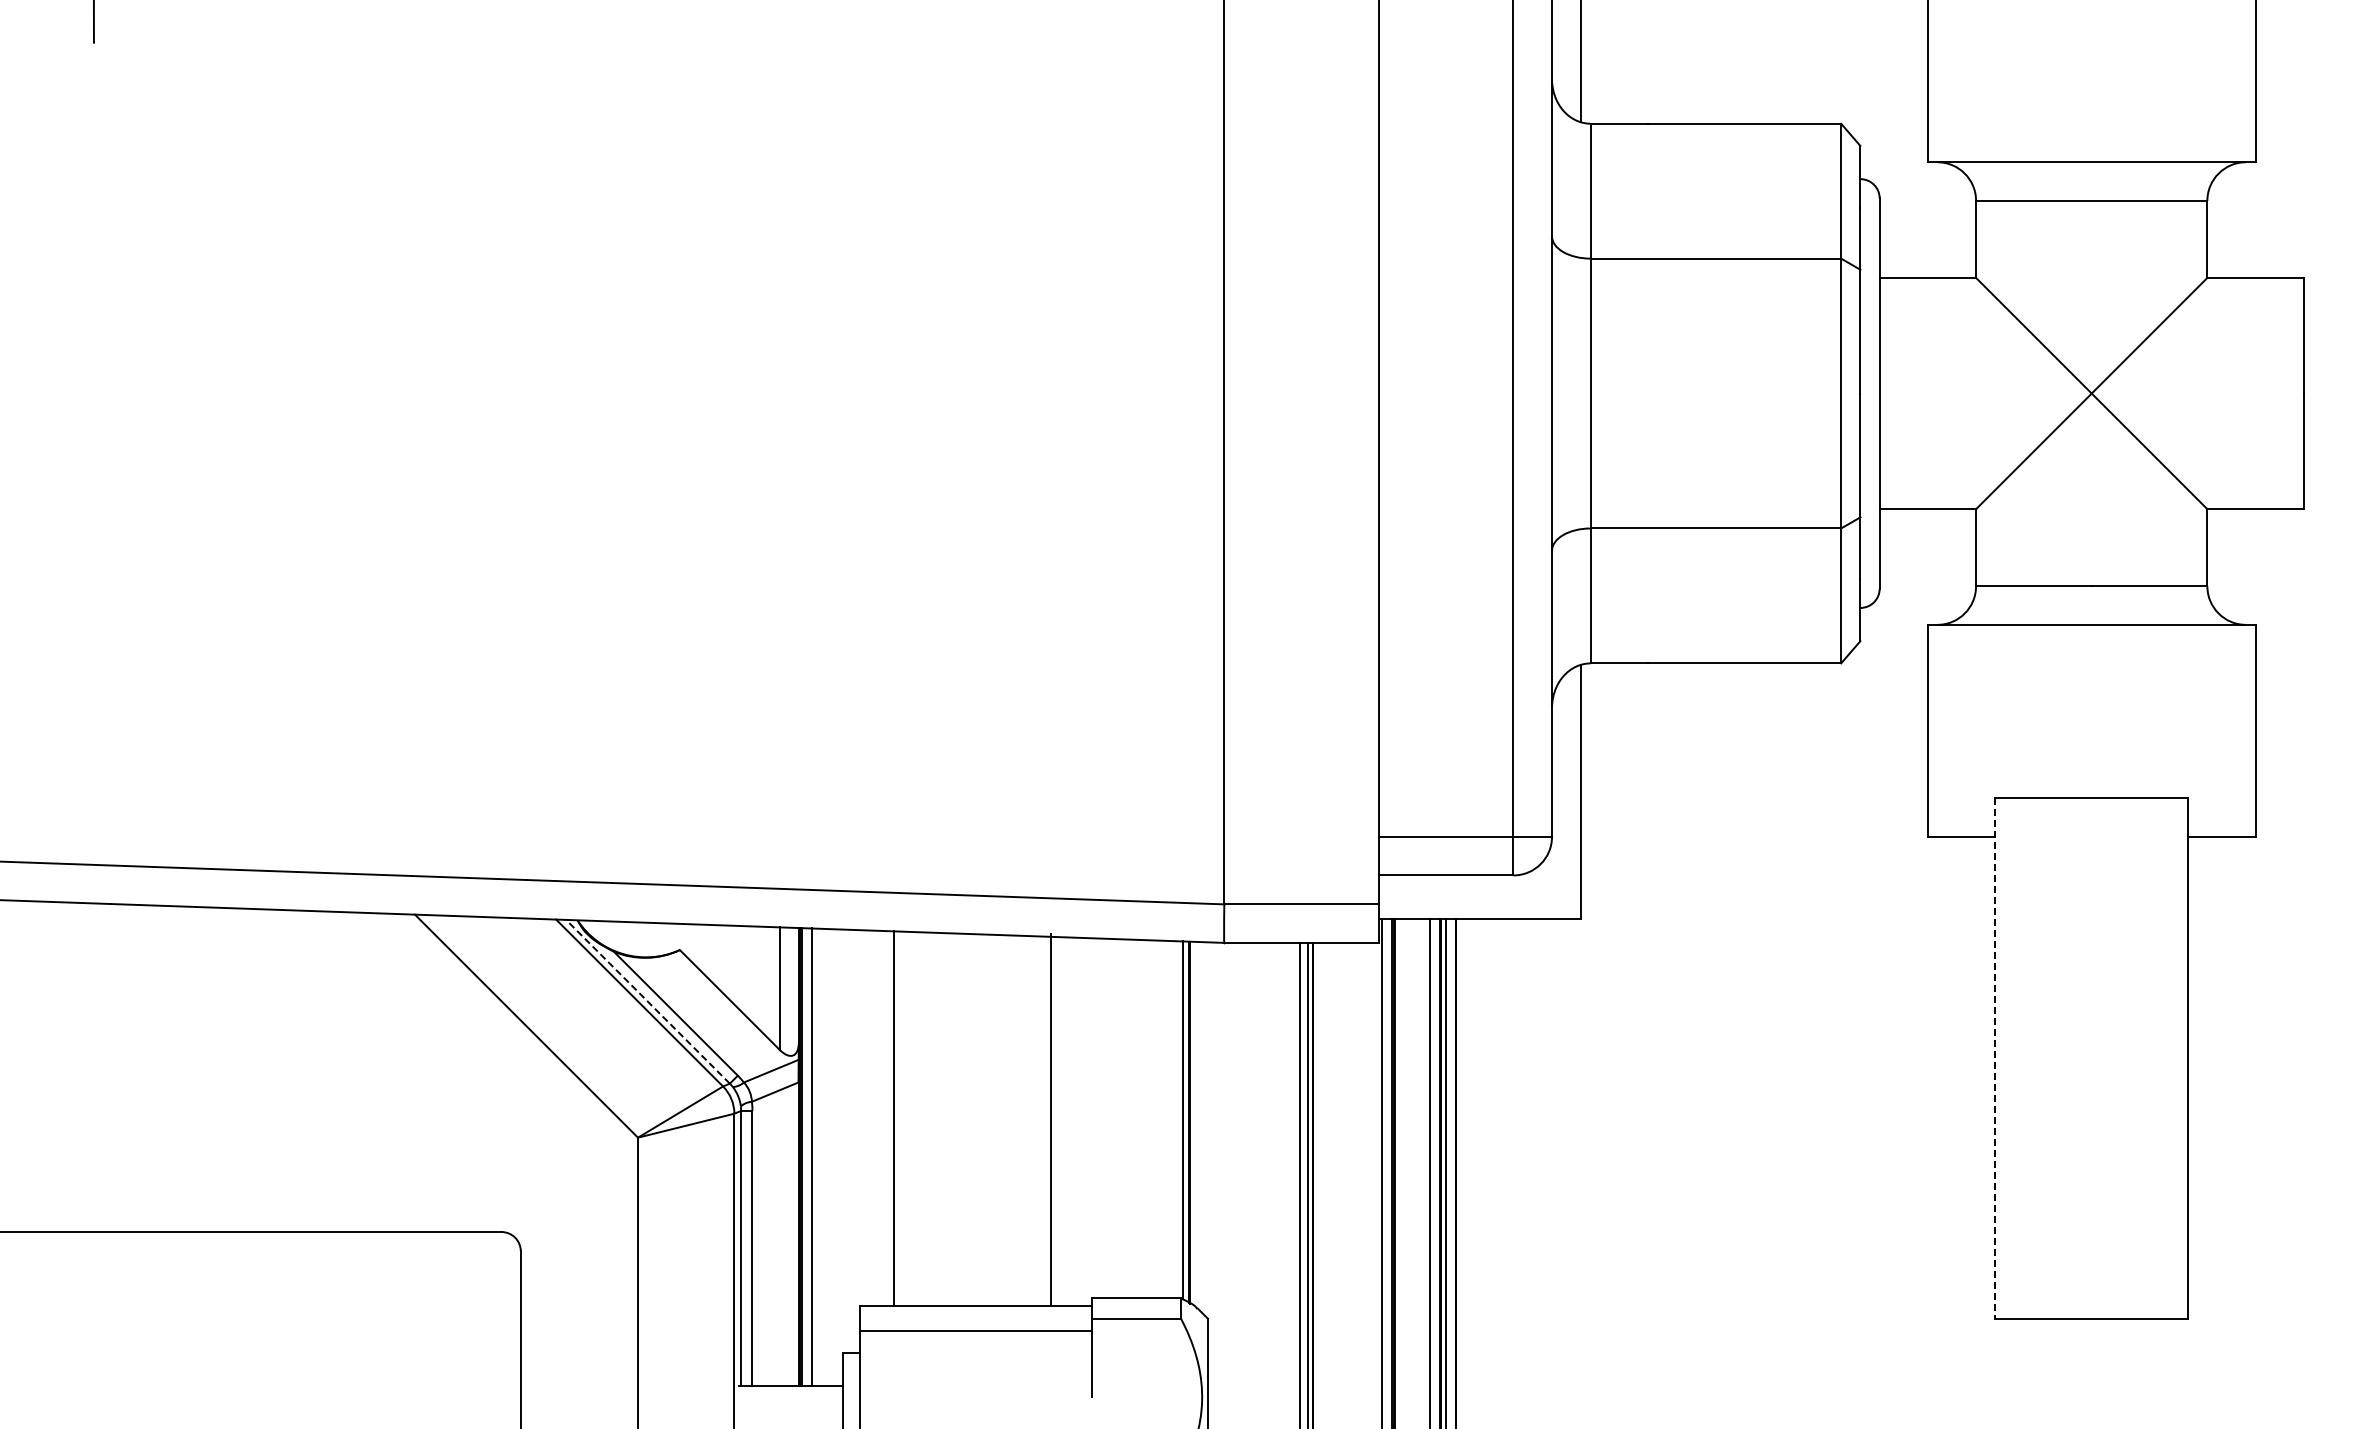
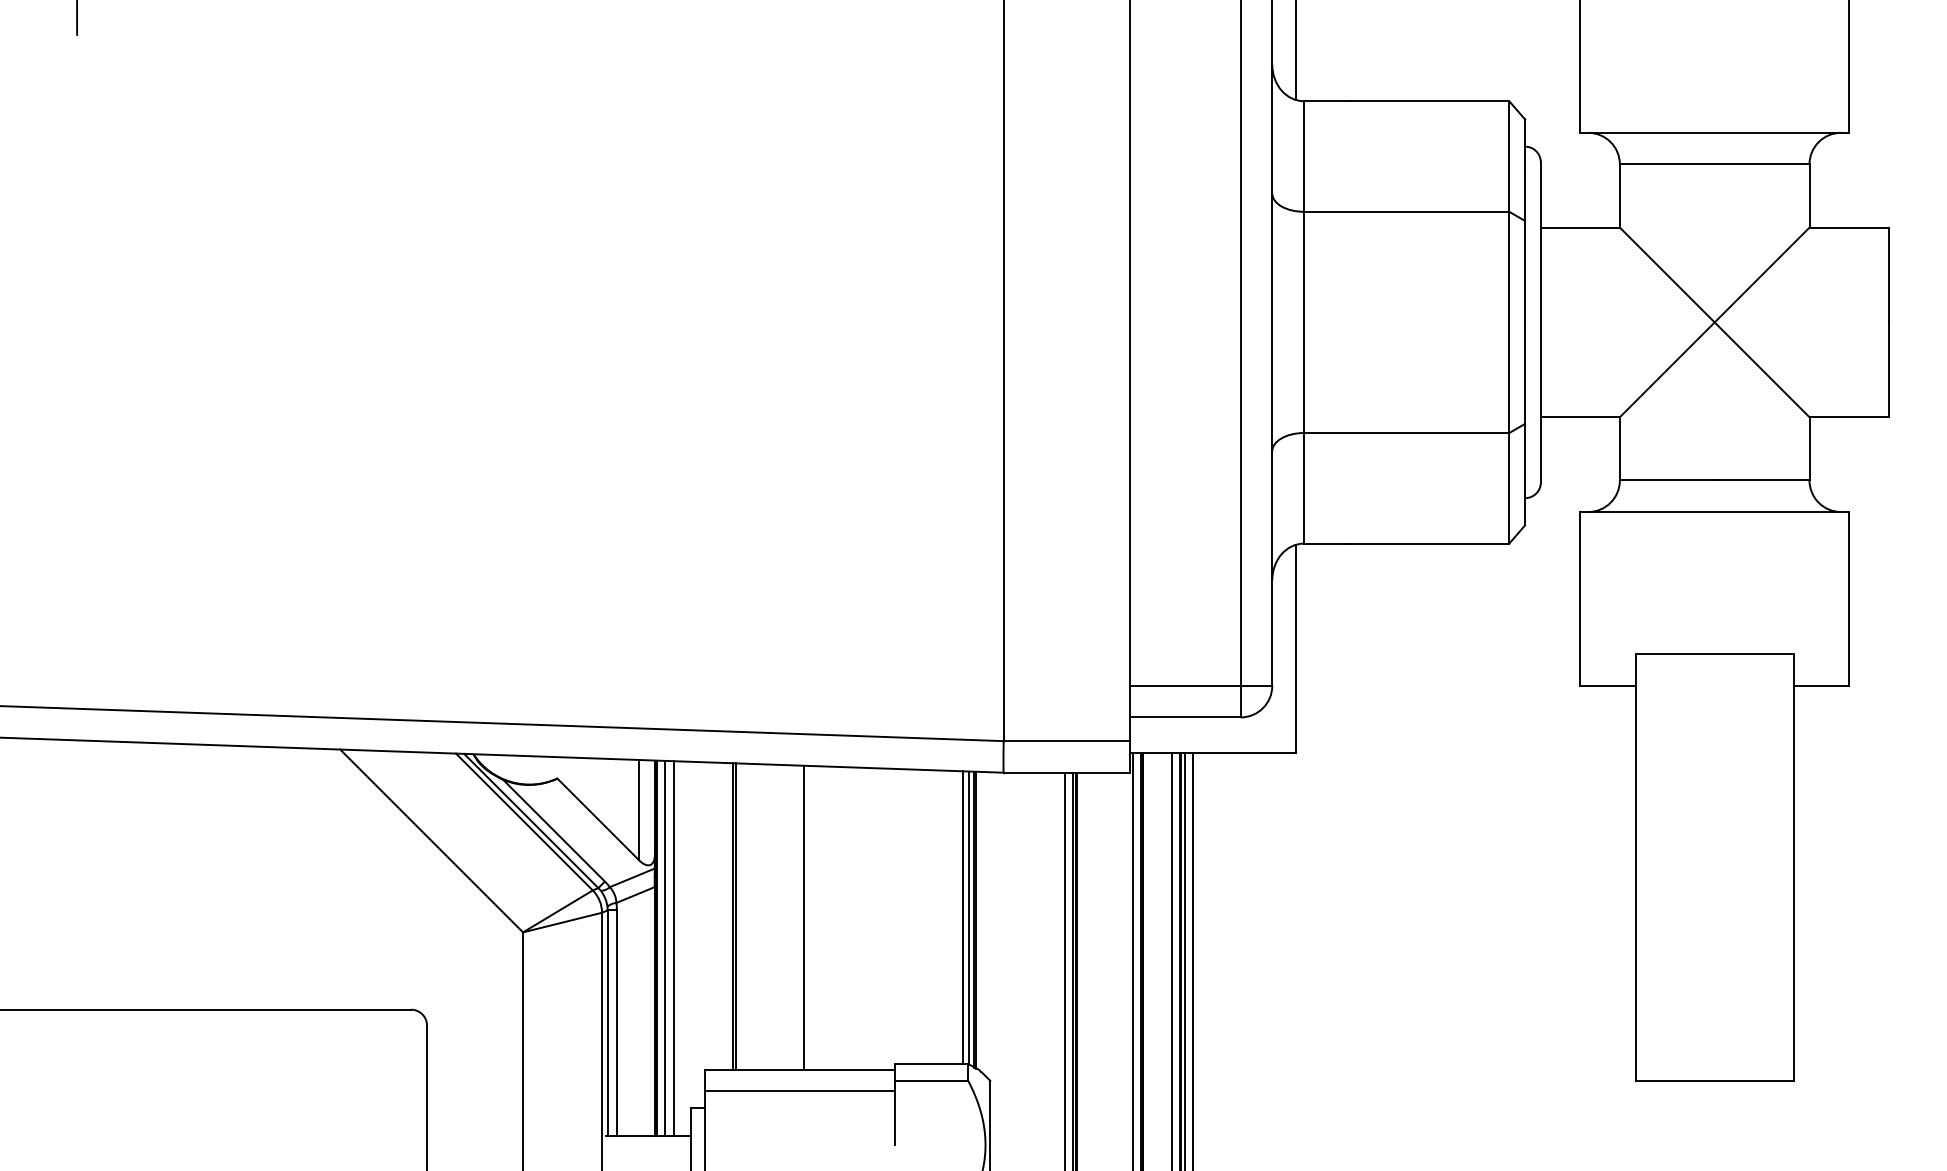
line: (648, 1001) -> (531, 820), dashed -> solid
line: (1995, 1059) -> (1635, 868), dashed -> solid
line: (897, 1118) -> (735, 916), added
line: (1174, 1119) -> (962, 917), added
line: (1050, 1120) -> (803, 918), moved
line: (821, 1157) -> (673, 948), added

